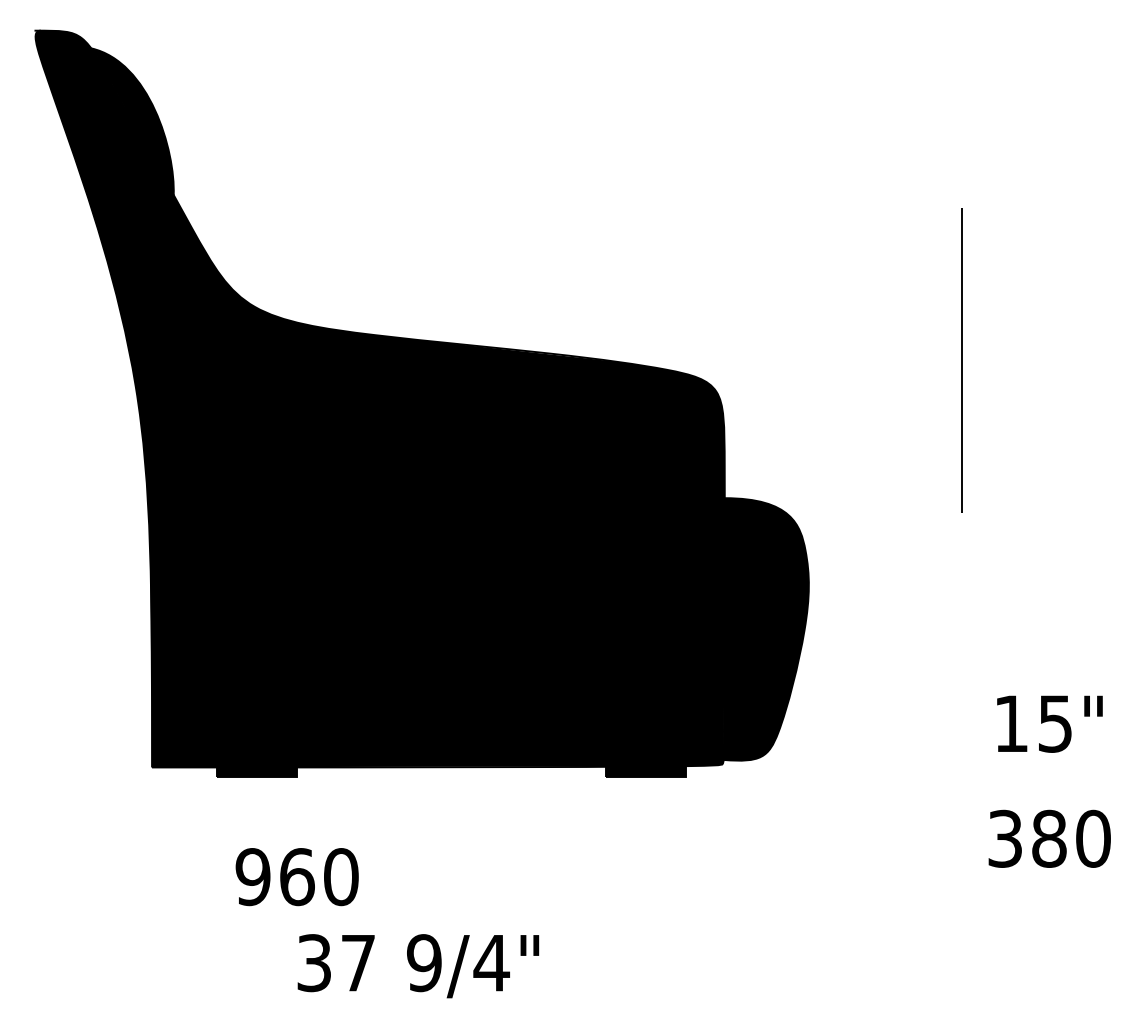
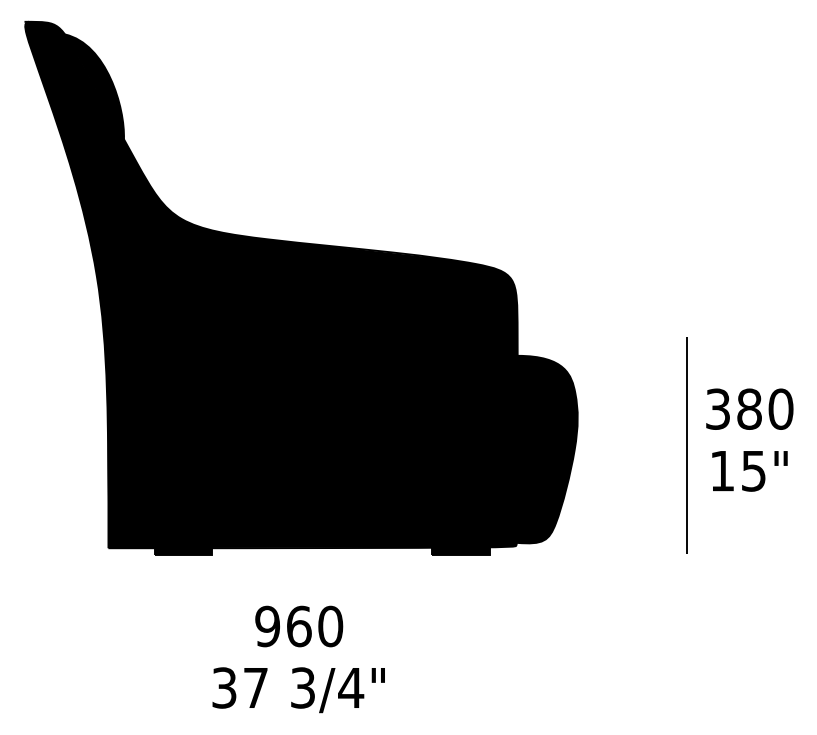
line: (961, 360) -> (686, 445), moved
text: (1049, 724) -> (749, 471), moved
text: (1049, 837) -> (749, 408), moved
text: (297, 877) -> (299, 626), moved
text: (423, 962) -> (302, 687), 9/4" -> 3/4"

